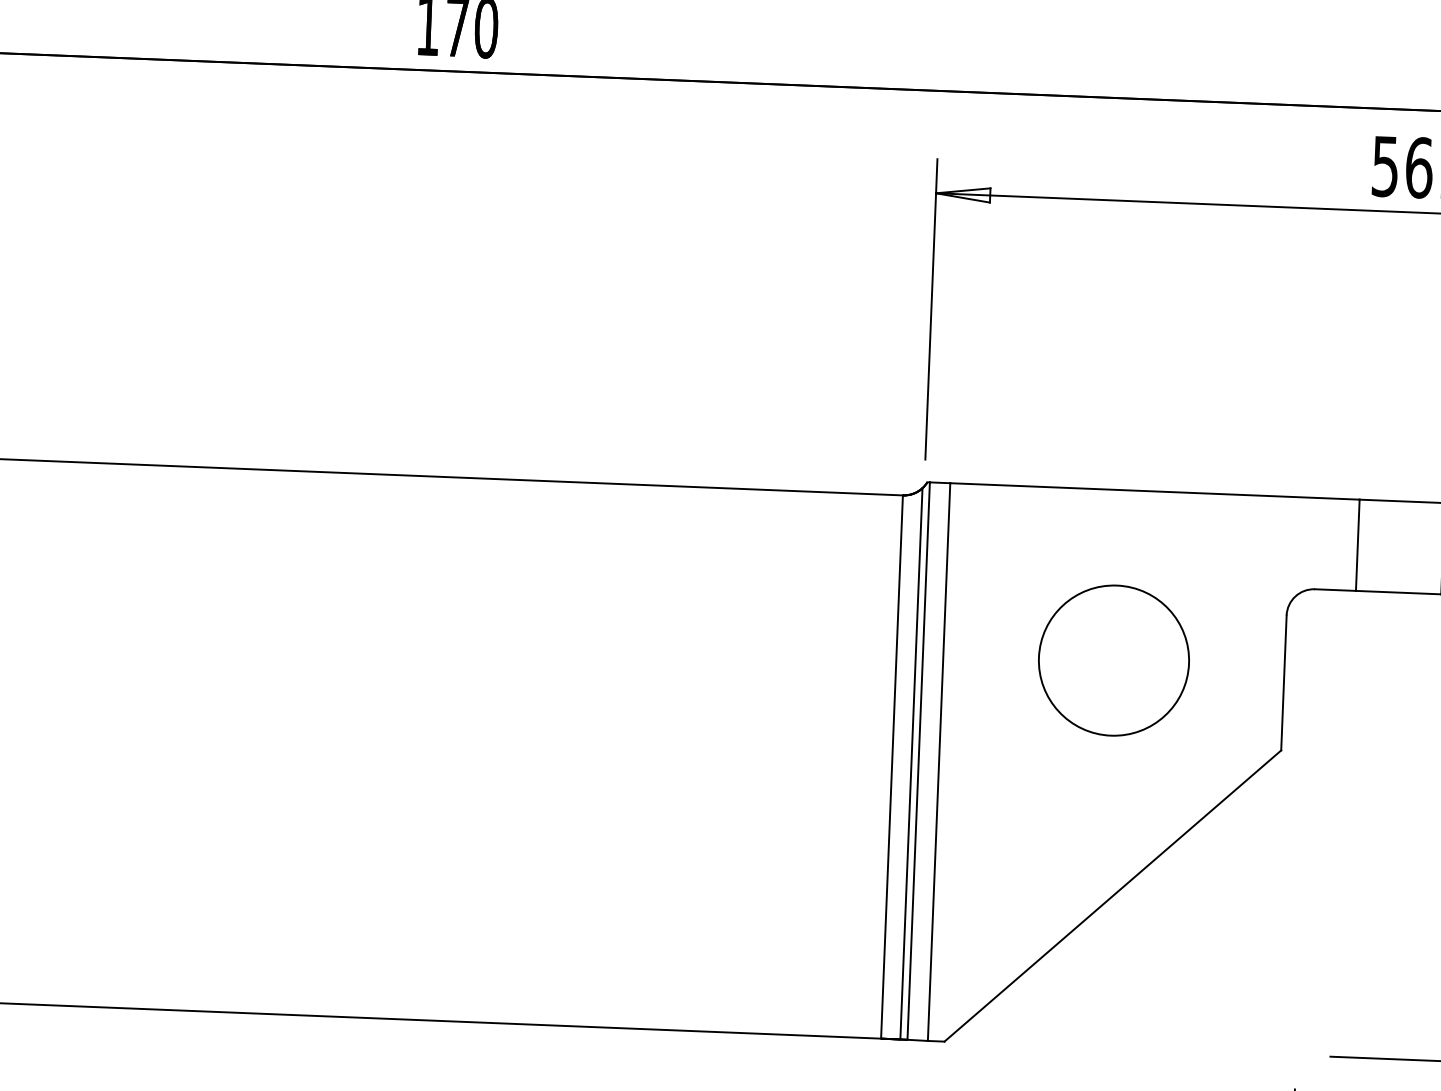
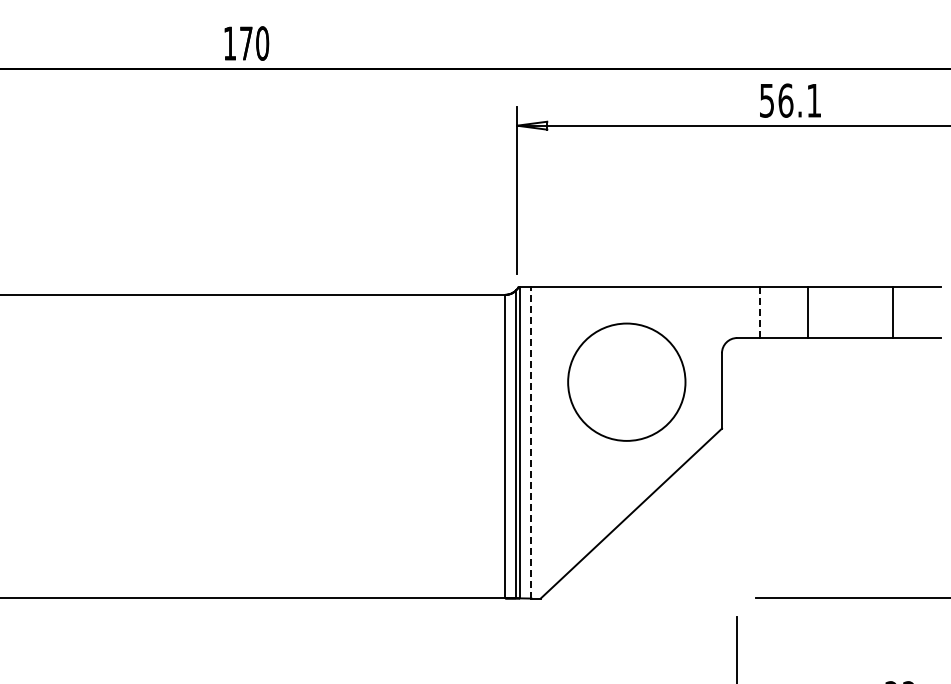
line: (1358, 547) -> (760, 313), solid -> dashed
circle: (1113, 660) -> (626, 382), size x1.4
line: (939, 761) -> (531, 442), solid -> dashed

